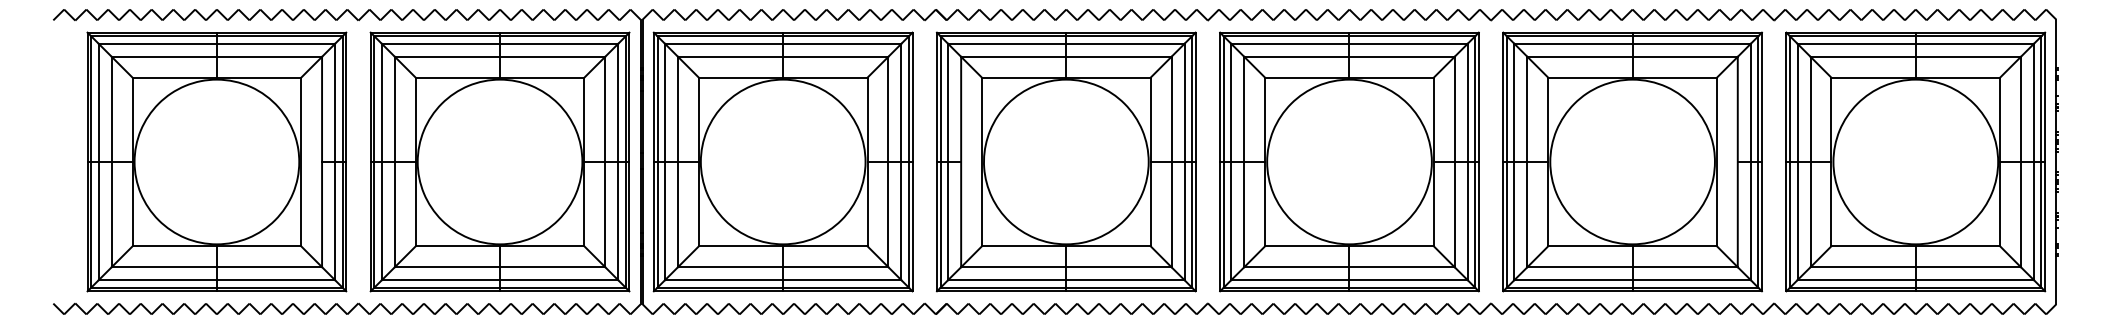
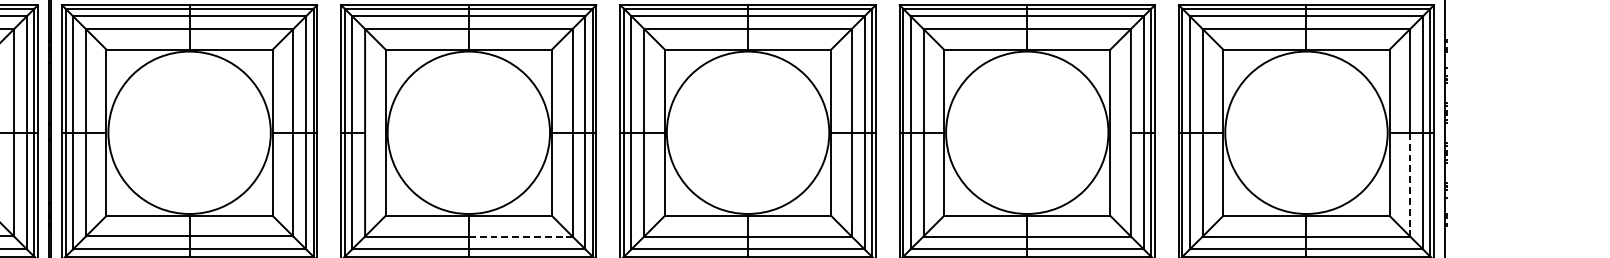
line: (2020, 214) -> (1409, 184), solid -> dashed
line: (1118, 267) -> (520, 236), solid -> dashed

